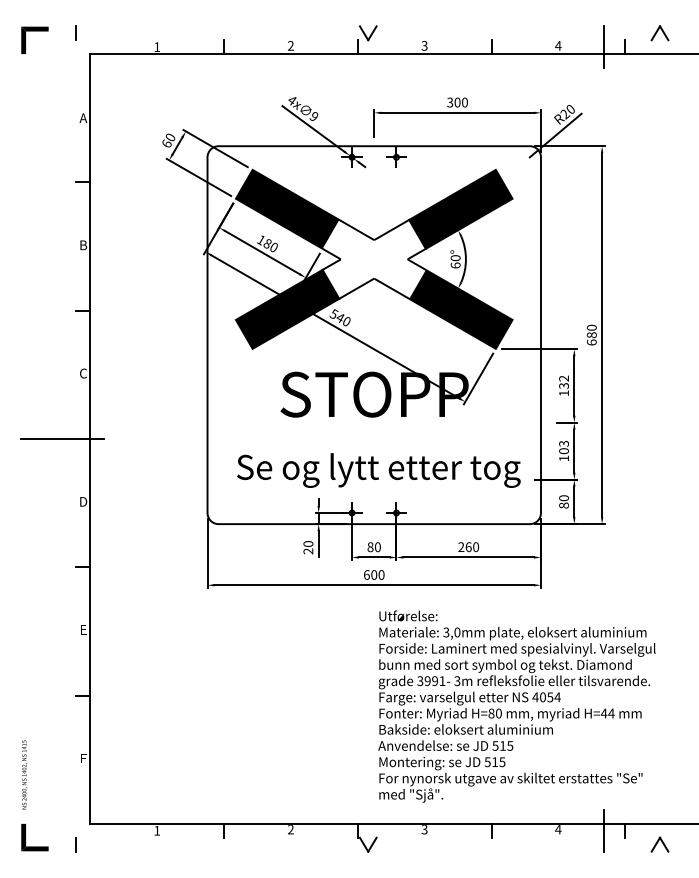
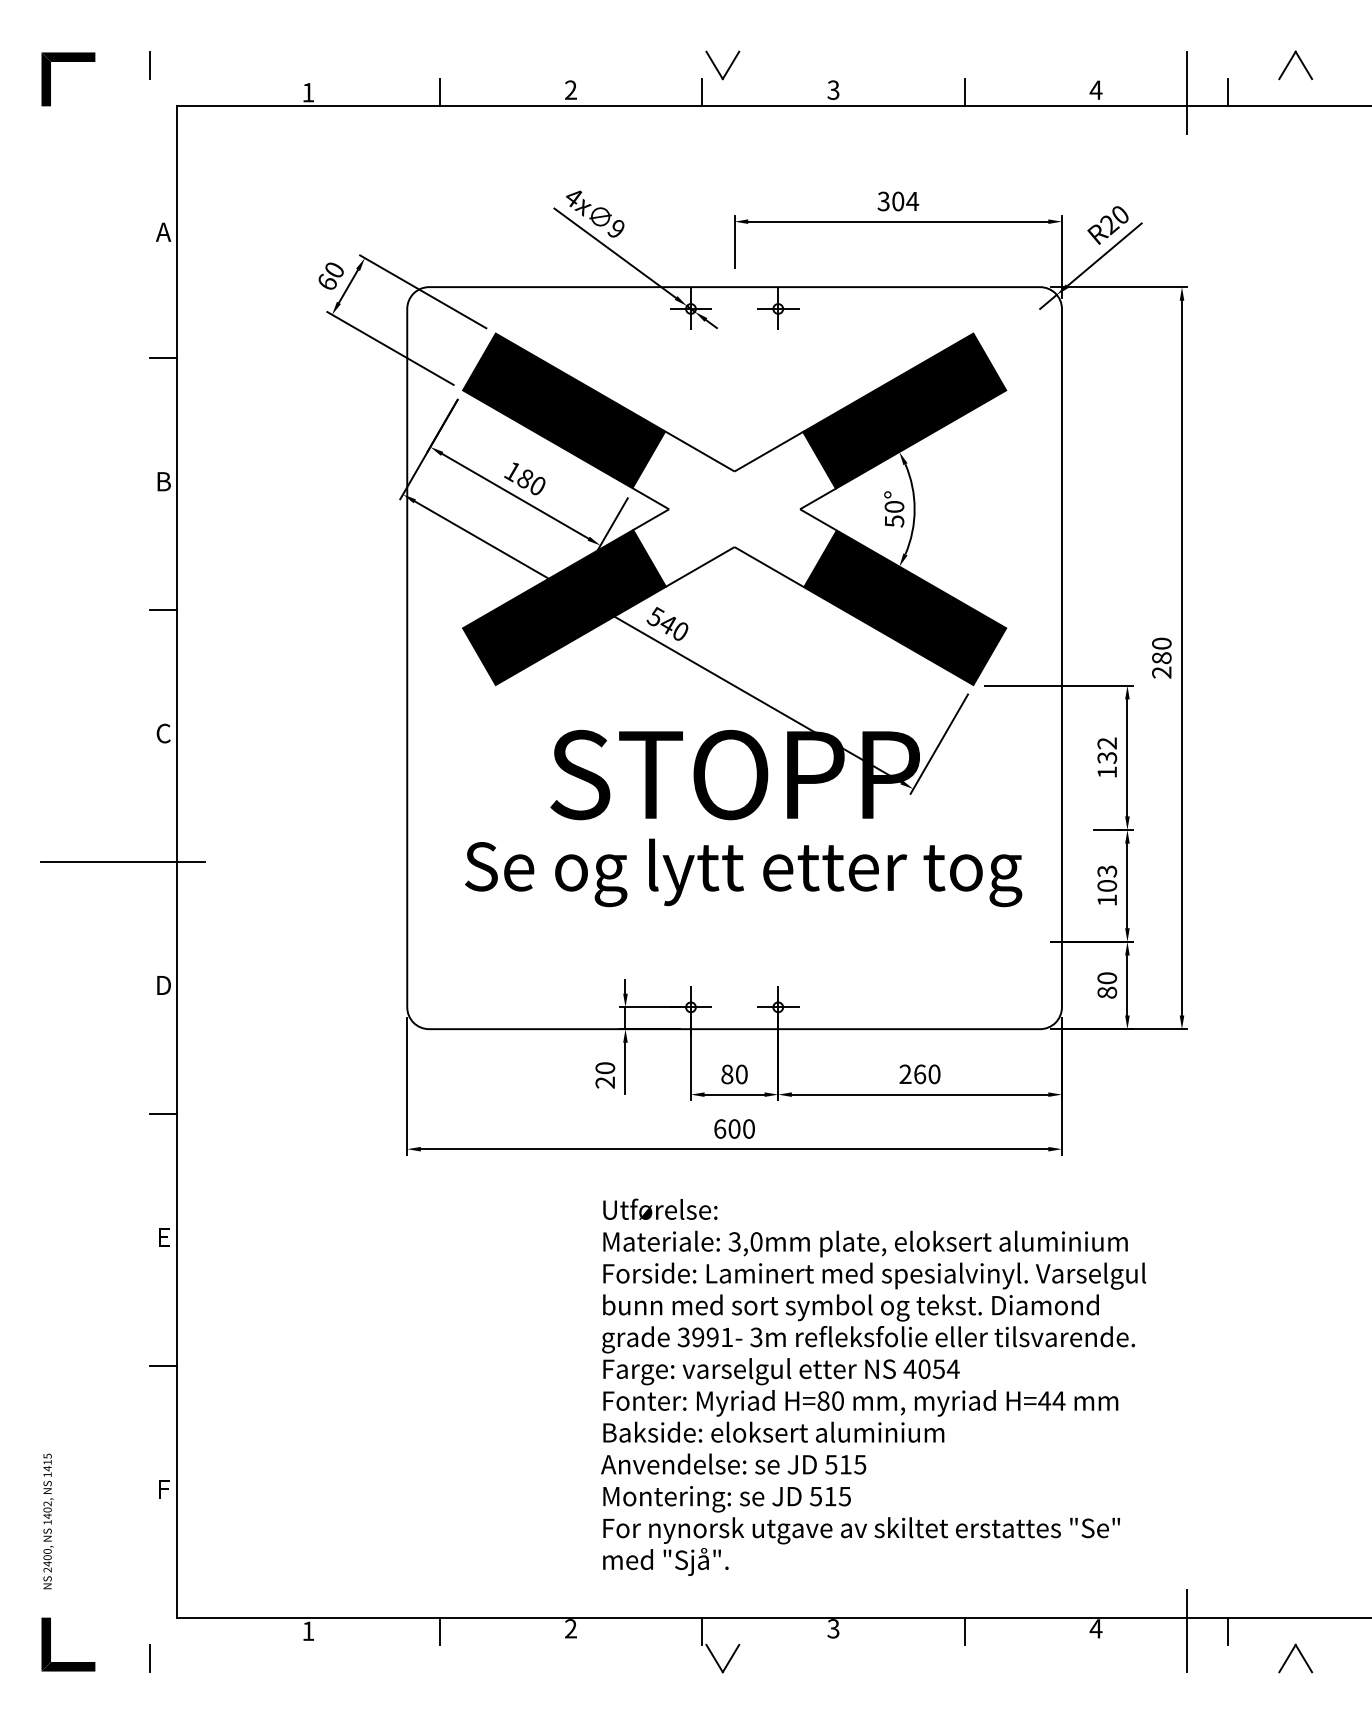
text: (464, 102) -> (911, 201), 300 -> 304
text: (455, 265) -> (894, 521), 60° -> 50°
text: (591, 342) -> (1161, 672), 680 -> 280
text: (378, 470) -> (742, 872), moved
text: (516, 706) -> (872, 1387), moved

